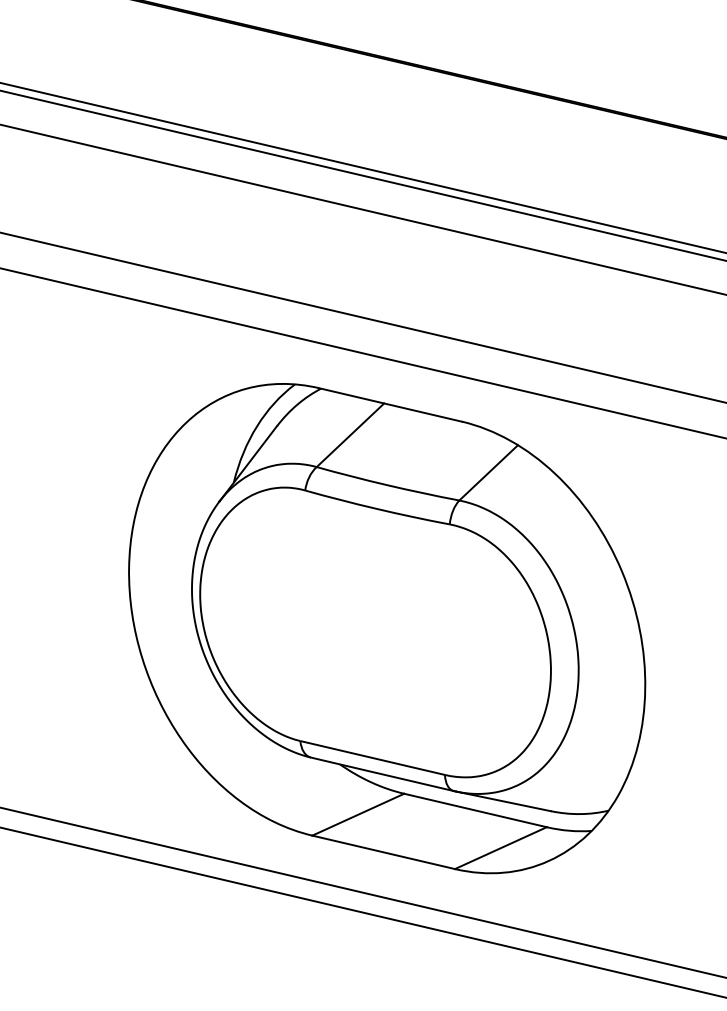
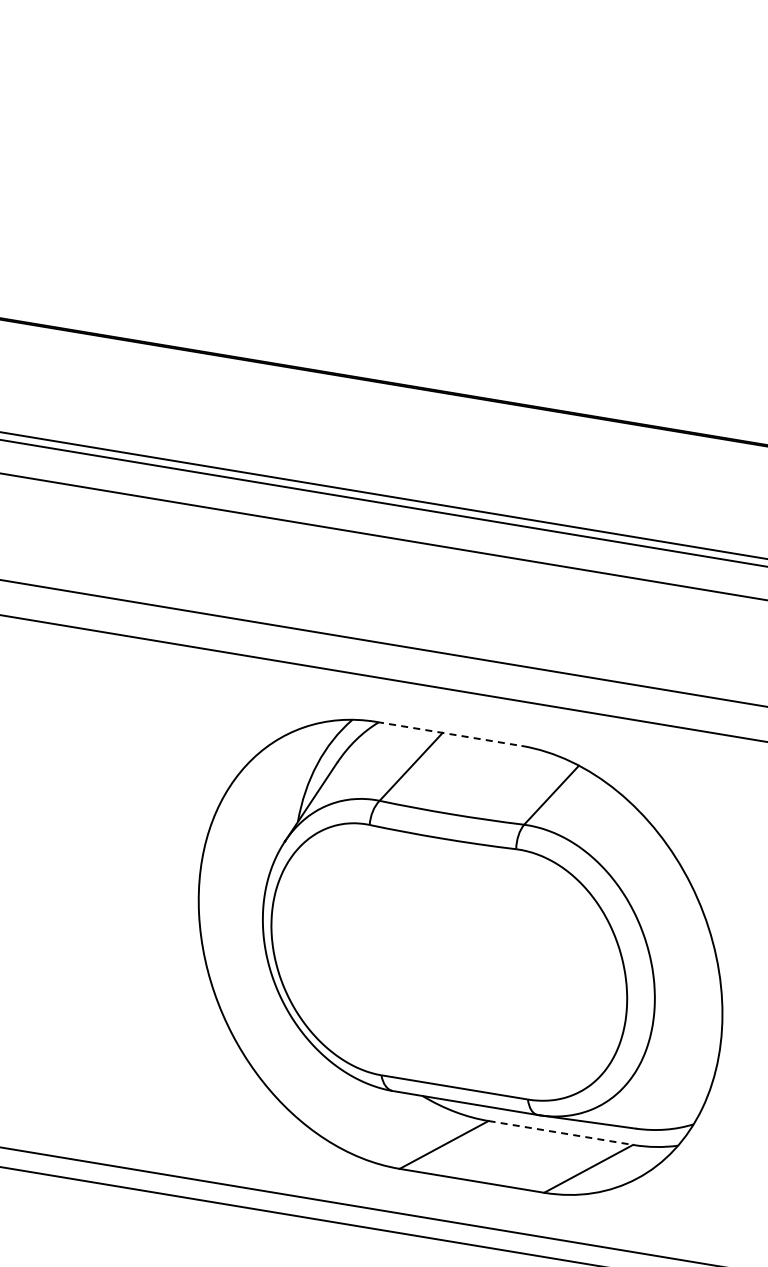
line: (390, 405) -> (449, 734), solid -> dashed
line: (476, 811) -> (561, 1133), solid -> dashed

